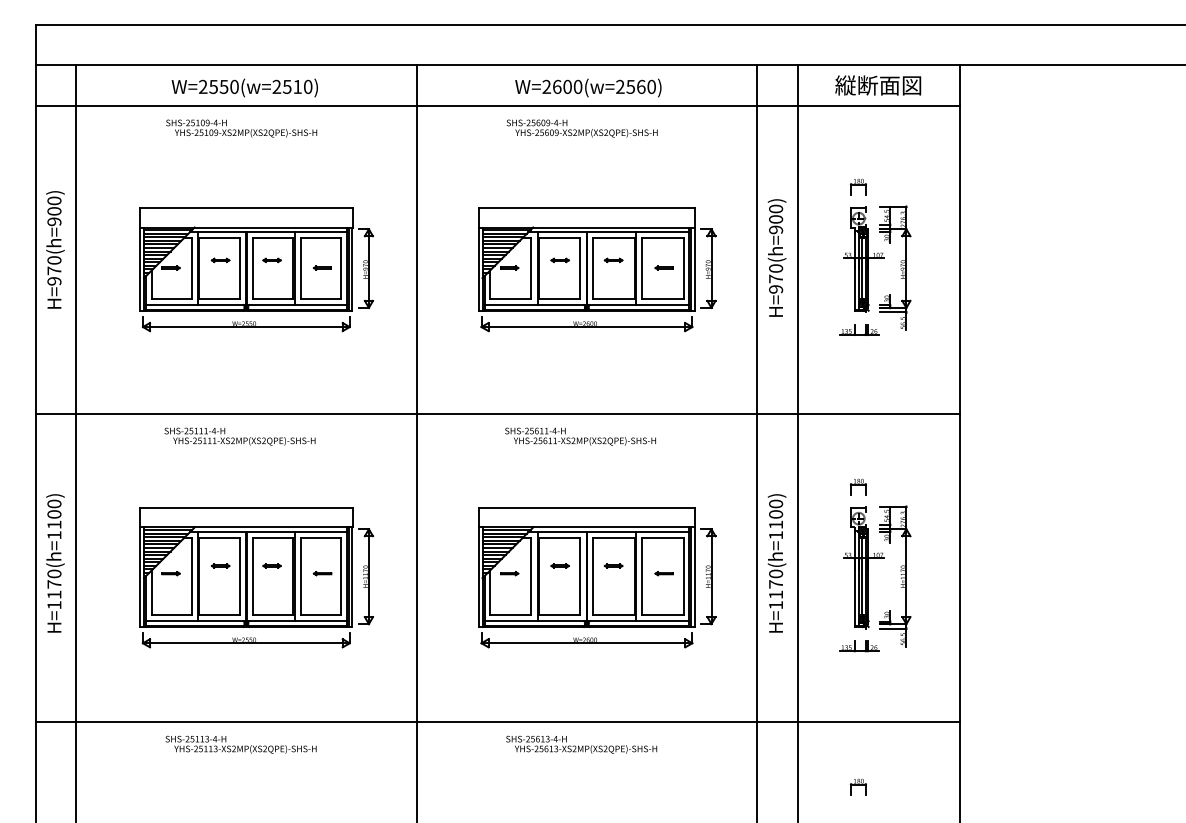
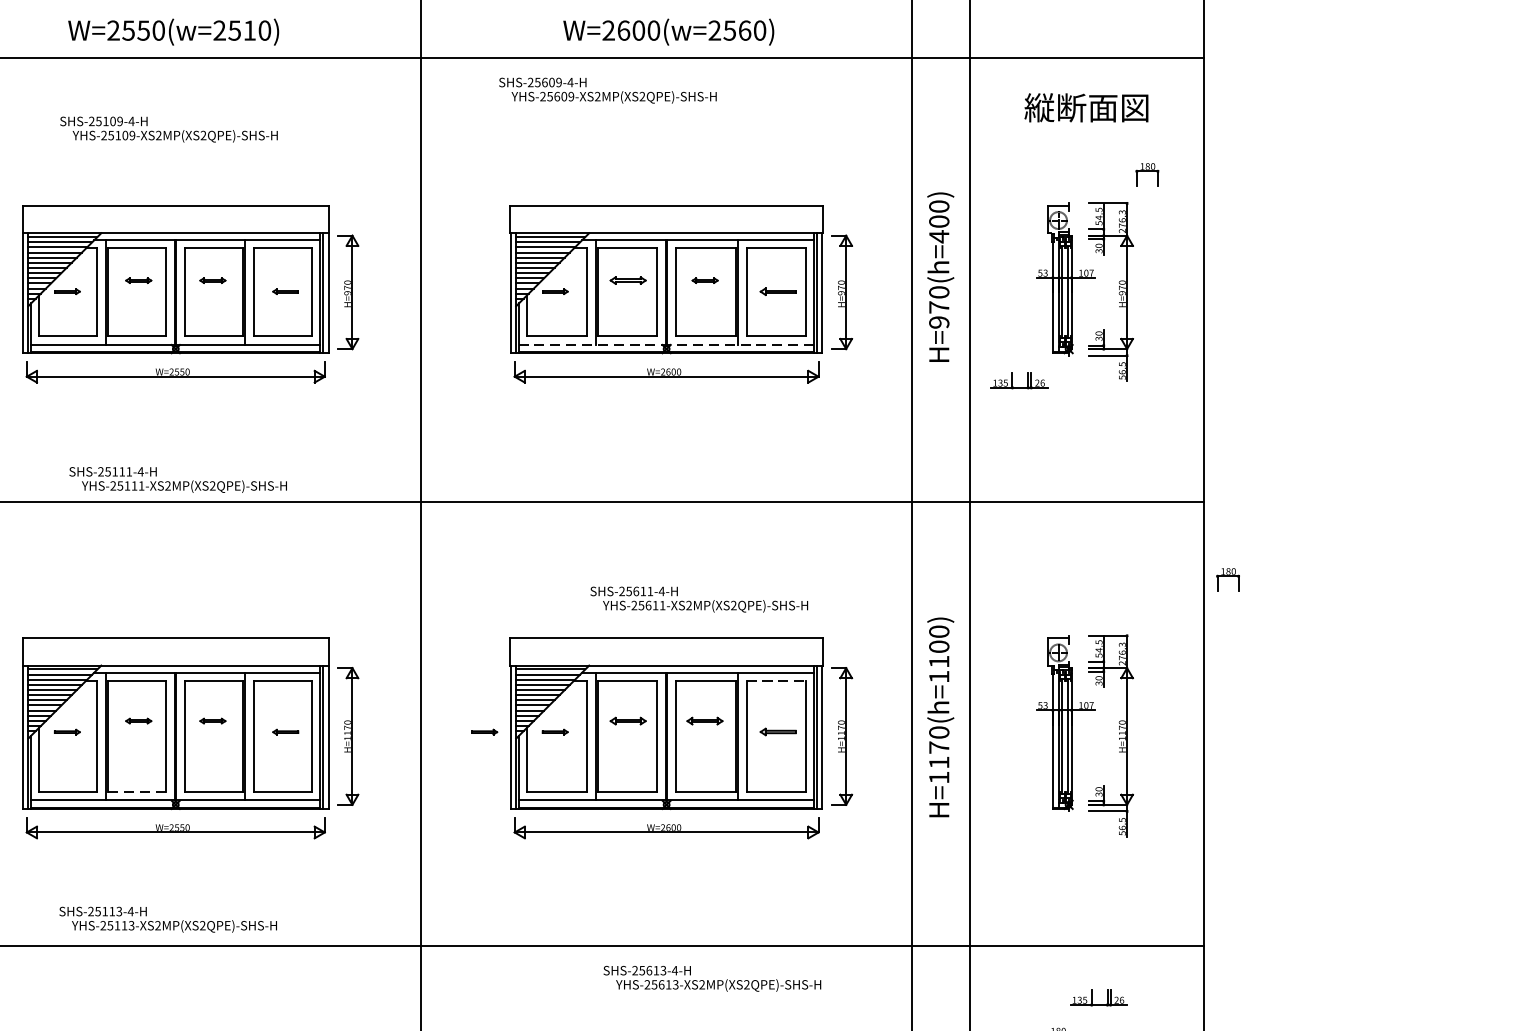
text: (878, 85) -> (1086, 107), moved
text: (241, 128) -> (168, 129), moved
text: (581, 128) -> (606, 90), moved
part: (857, 186) -> (1145, 174), moved
text: (776, 229) -> (939, 236), H=970(h=900) -> H=970(h=400)
part: (559, 260) -> (627, 280), size x1.4
part: (663, 267) -> (777, 290), size x1.4
line: (586, 304) -> (666, 344), solid -> dashed
part: (859, 329) -> (1019, 380), moved
text: (239, 436) -> (177, 479), moved
text: (580, 436) -> (699, 599), moved
part: (857, 486) -> (1226, 579), moved
line: (663, 538) -> (777, 681), solid -> dashed
part: (559, 565) -> (627, 720), size x1.4
part: (613, 565) -> (704, 720), size x1.4
part: (460, 573) -> (484, 731), added
part: (663, 573) -> (777, 731), size x1.4
line: (220, 615) -> (138, 792), solid -> dashed
part: (859, 646) -> (1098, 998), moved
text: (240, 744) -> (167, 919), moved
text: (581, 744) -> (712, 978), moved

